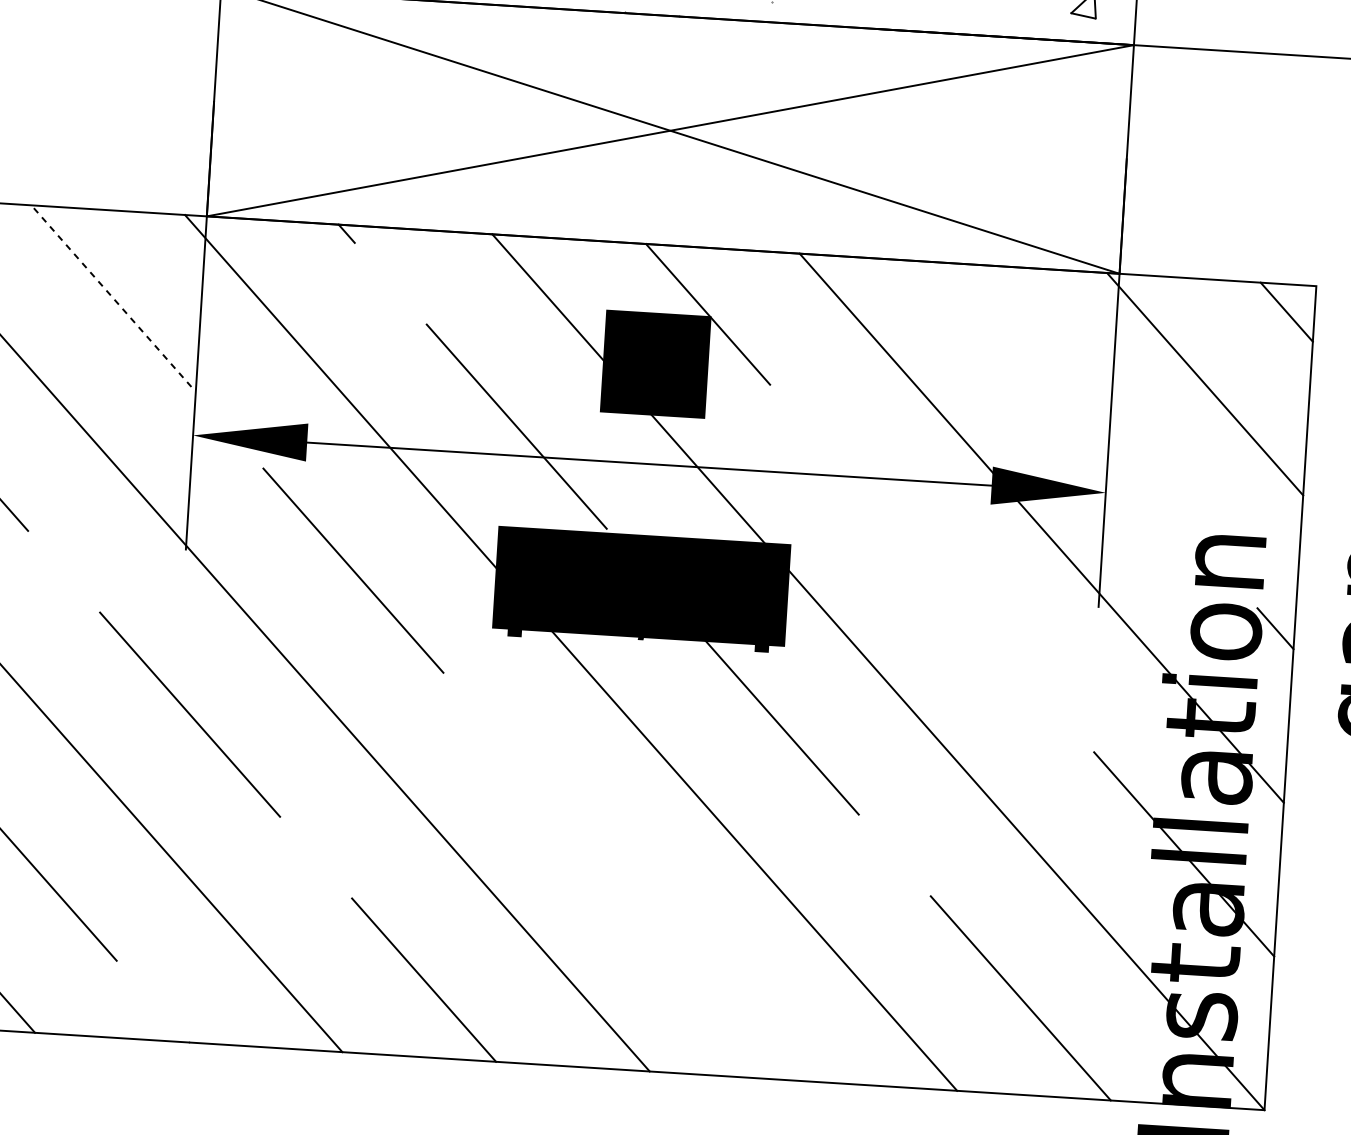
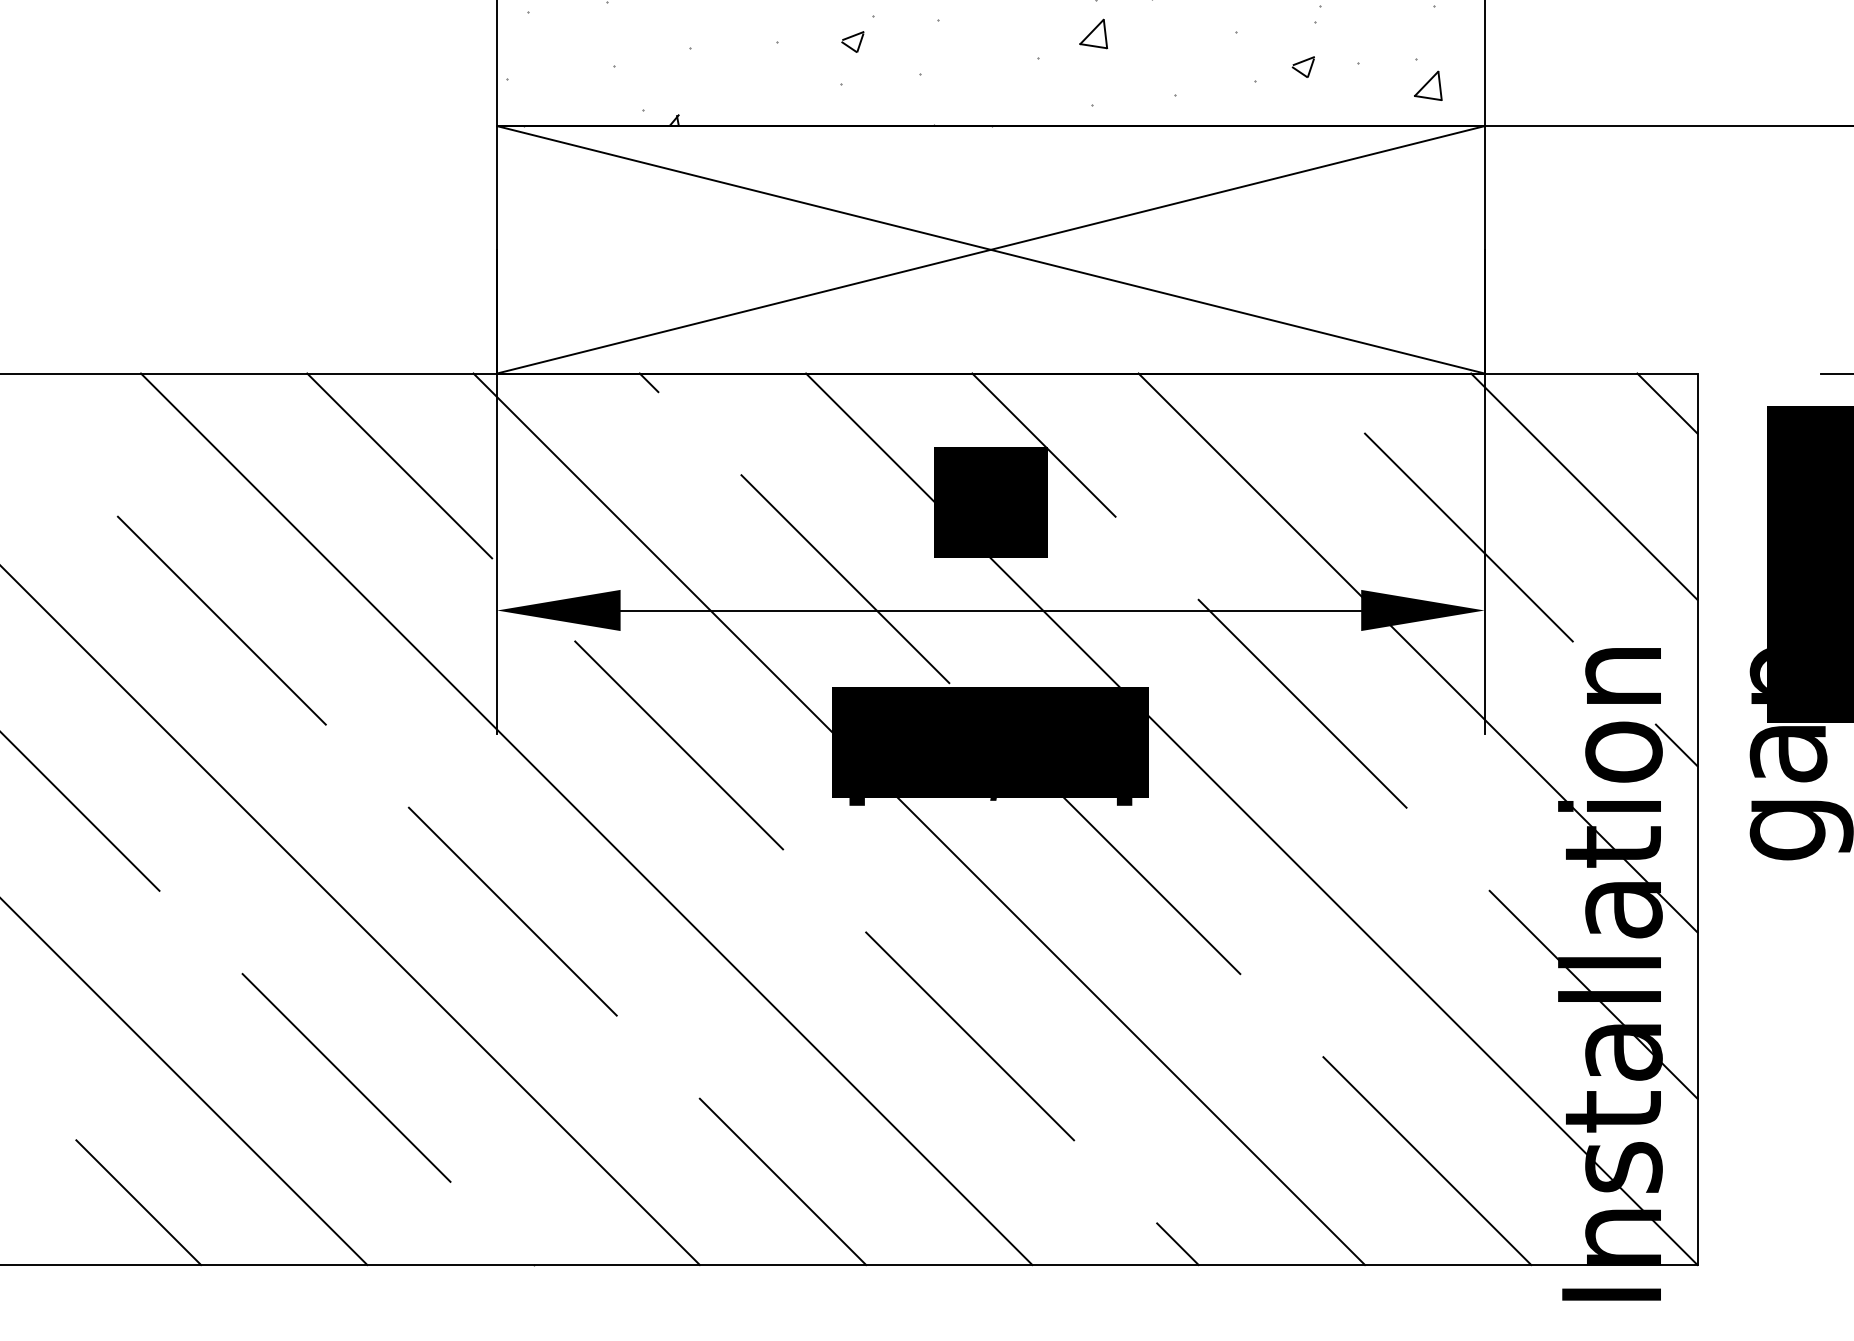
line: (111, 295) -> (399, 465), dashed -> solid
line: (1095, 424) -> (1468, 537), added
line: (932, 568) -> (1302, 703), added
line: (605, 856) -> (970, 1036), added
line: (785, 1060) -> (1177, 1244), added

